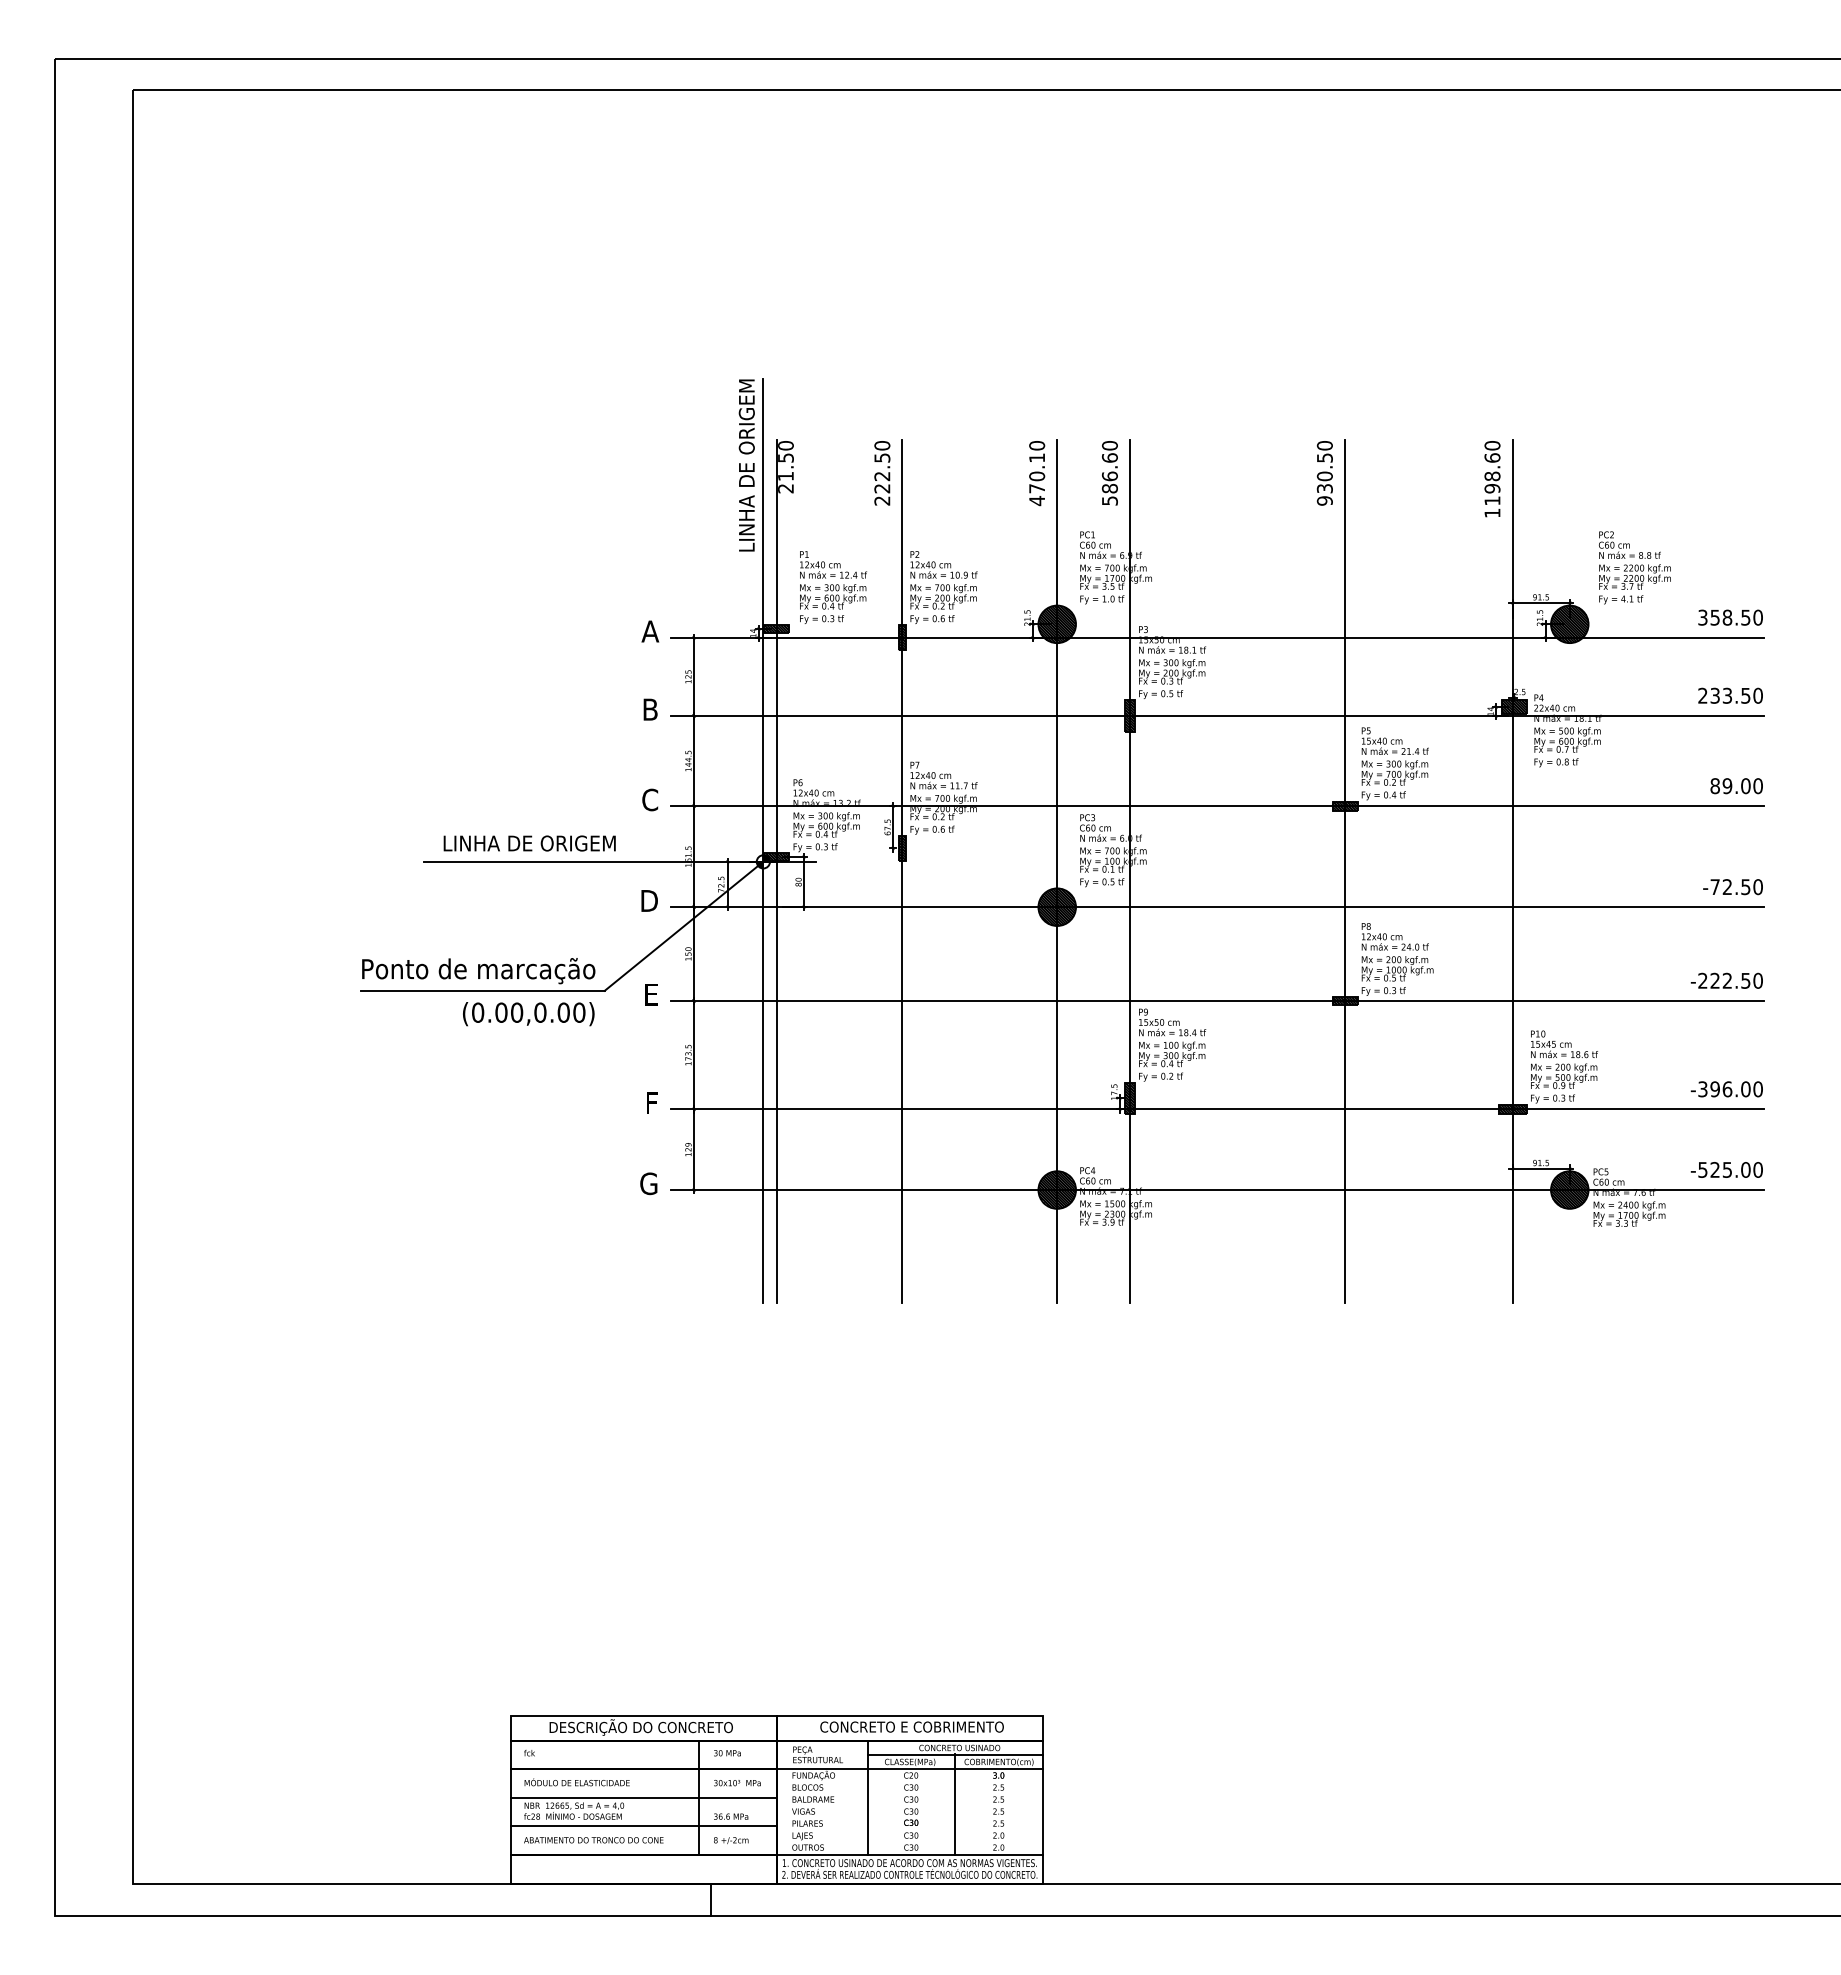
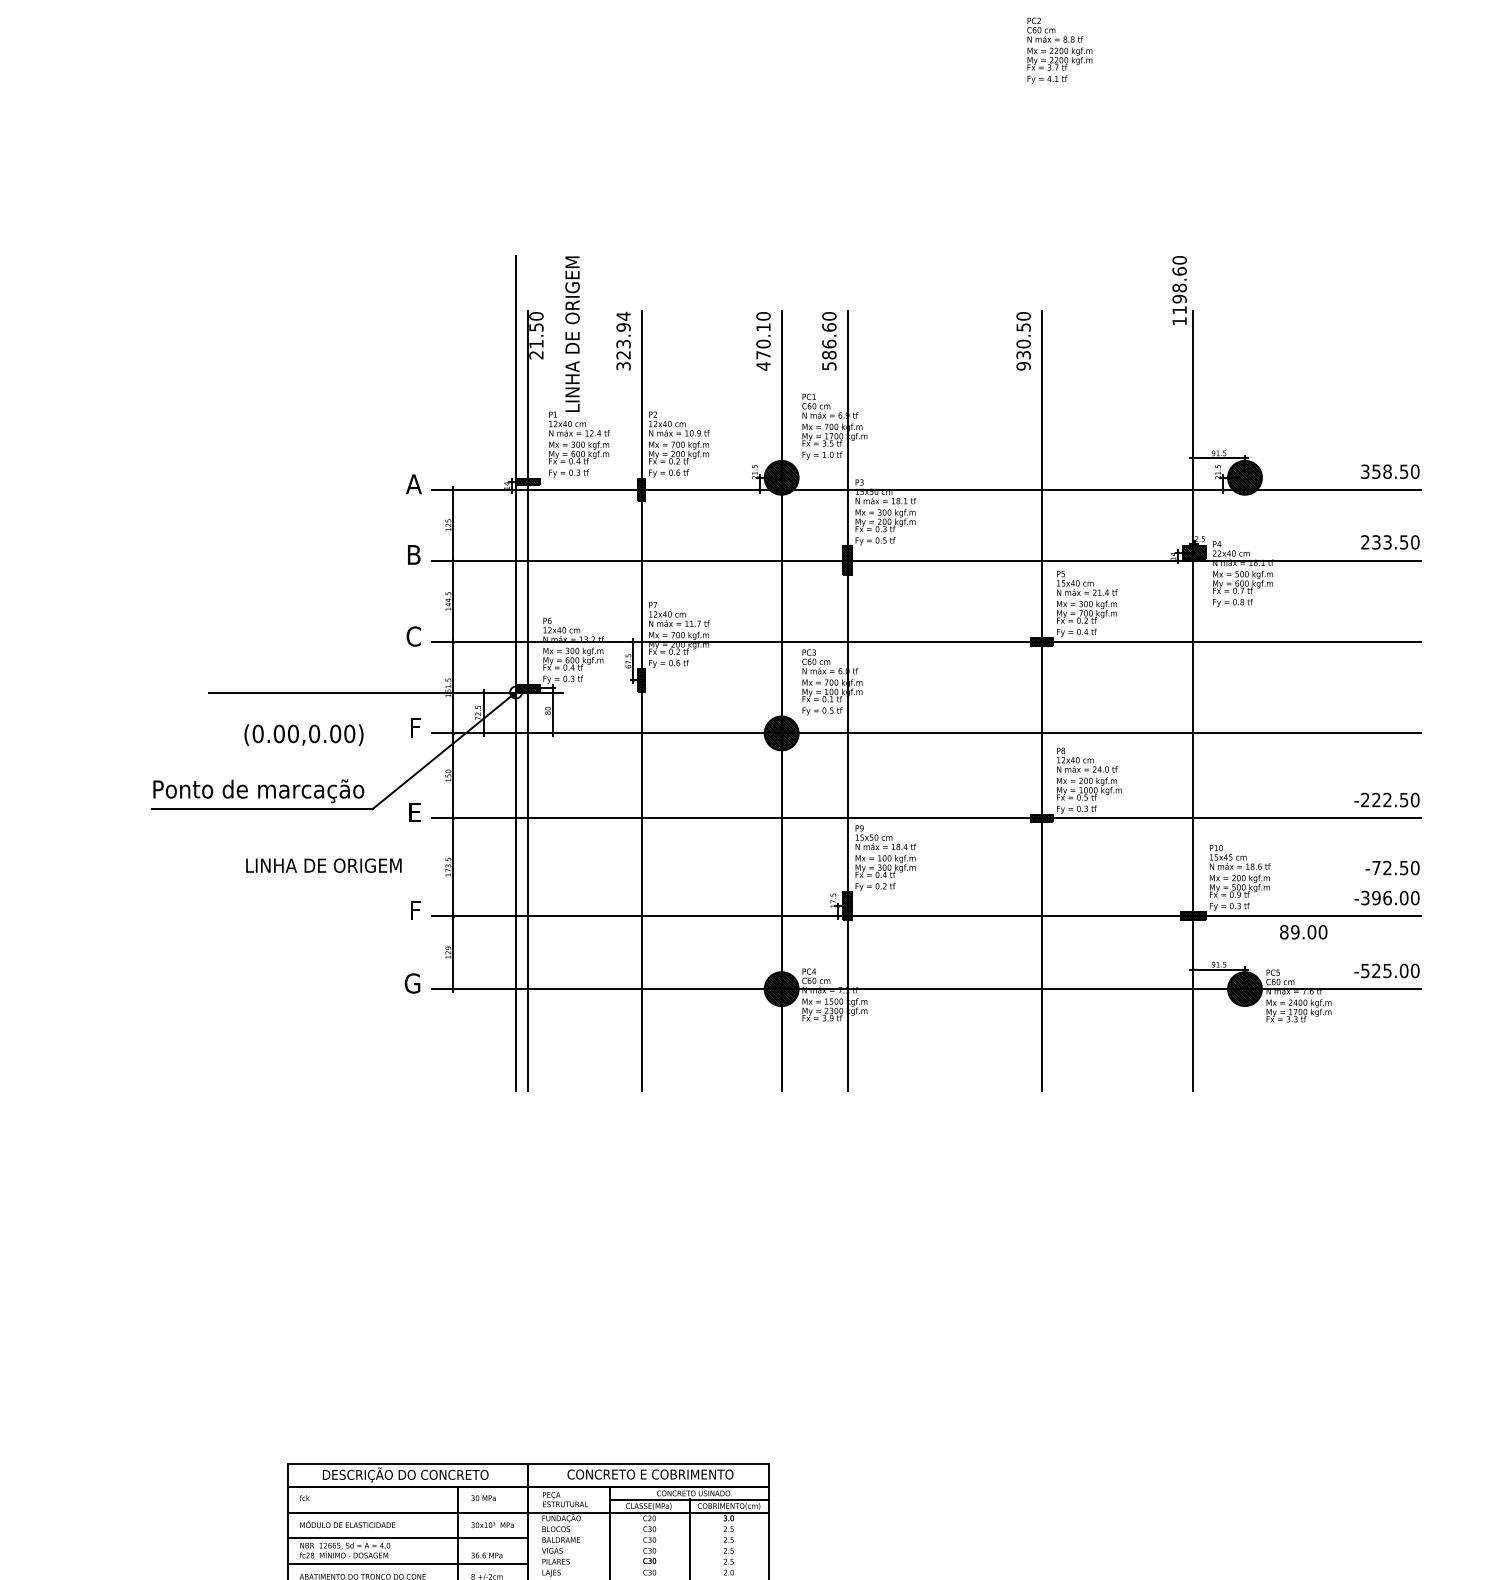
text: (746, 465) -> (572, 334), moved
text: (882, 472) -> (623, 340), 222.50 -> 323.94
text: (1492, 479) -> (1179, 290), moved
text: (1634, 567) -> (1059, 50), moved
text: (1736, 786) -> (1303, 932), moved
text: (529, 843) -> (323, 865), moved
text: (1732, 887) -> (1392, 868), moved
text: (649, 900) -> (413, 727), D -> F
text: (528, 1014) -> (303, 735), moved

